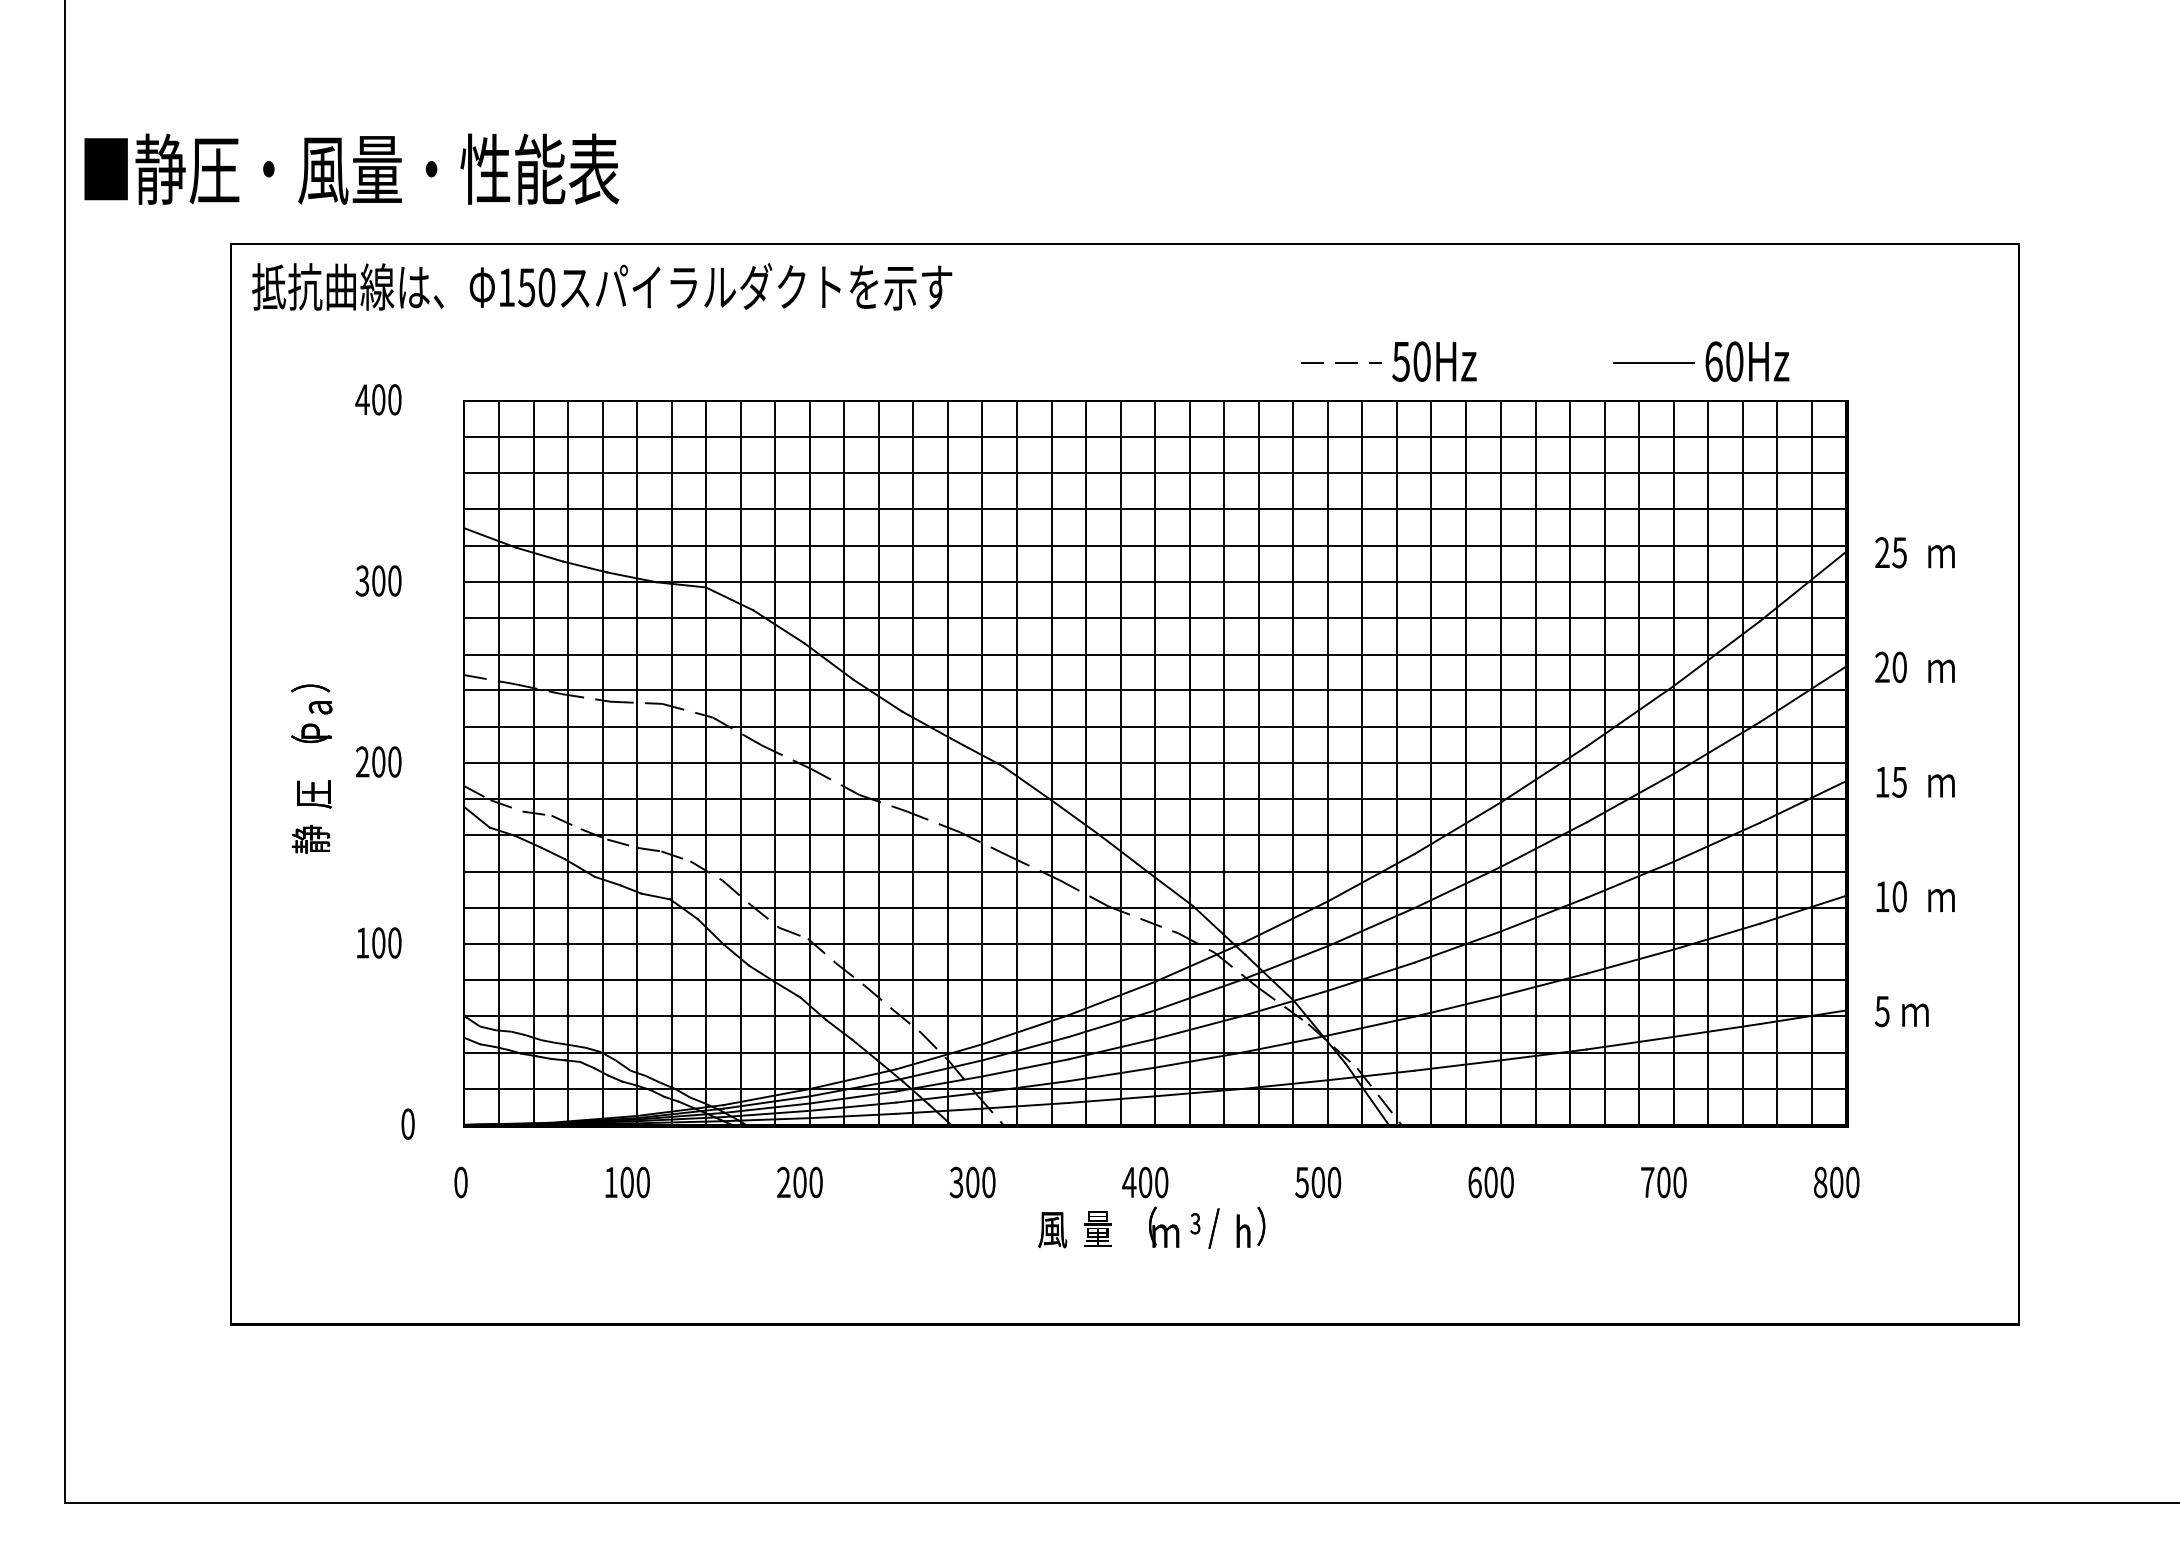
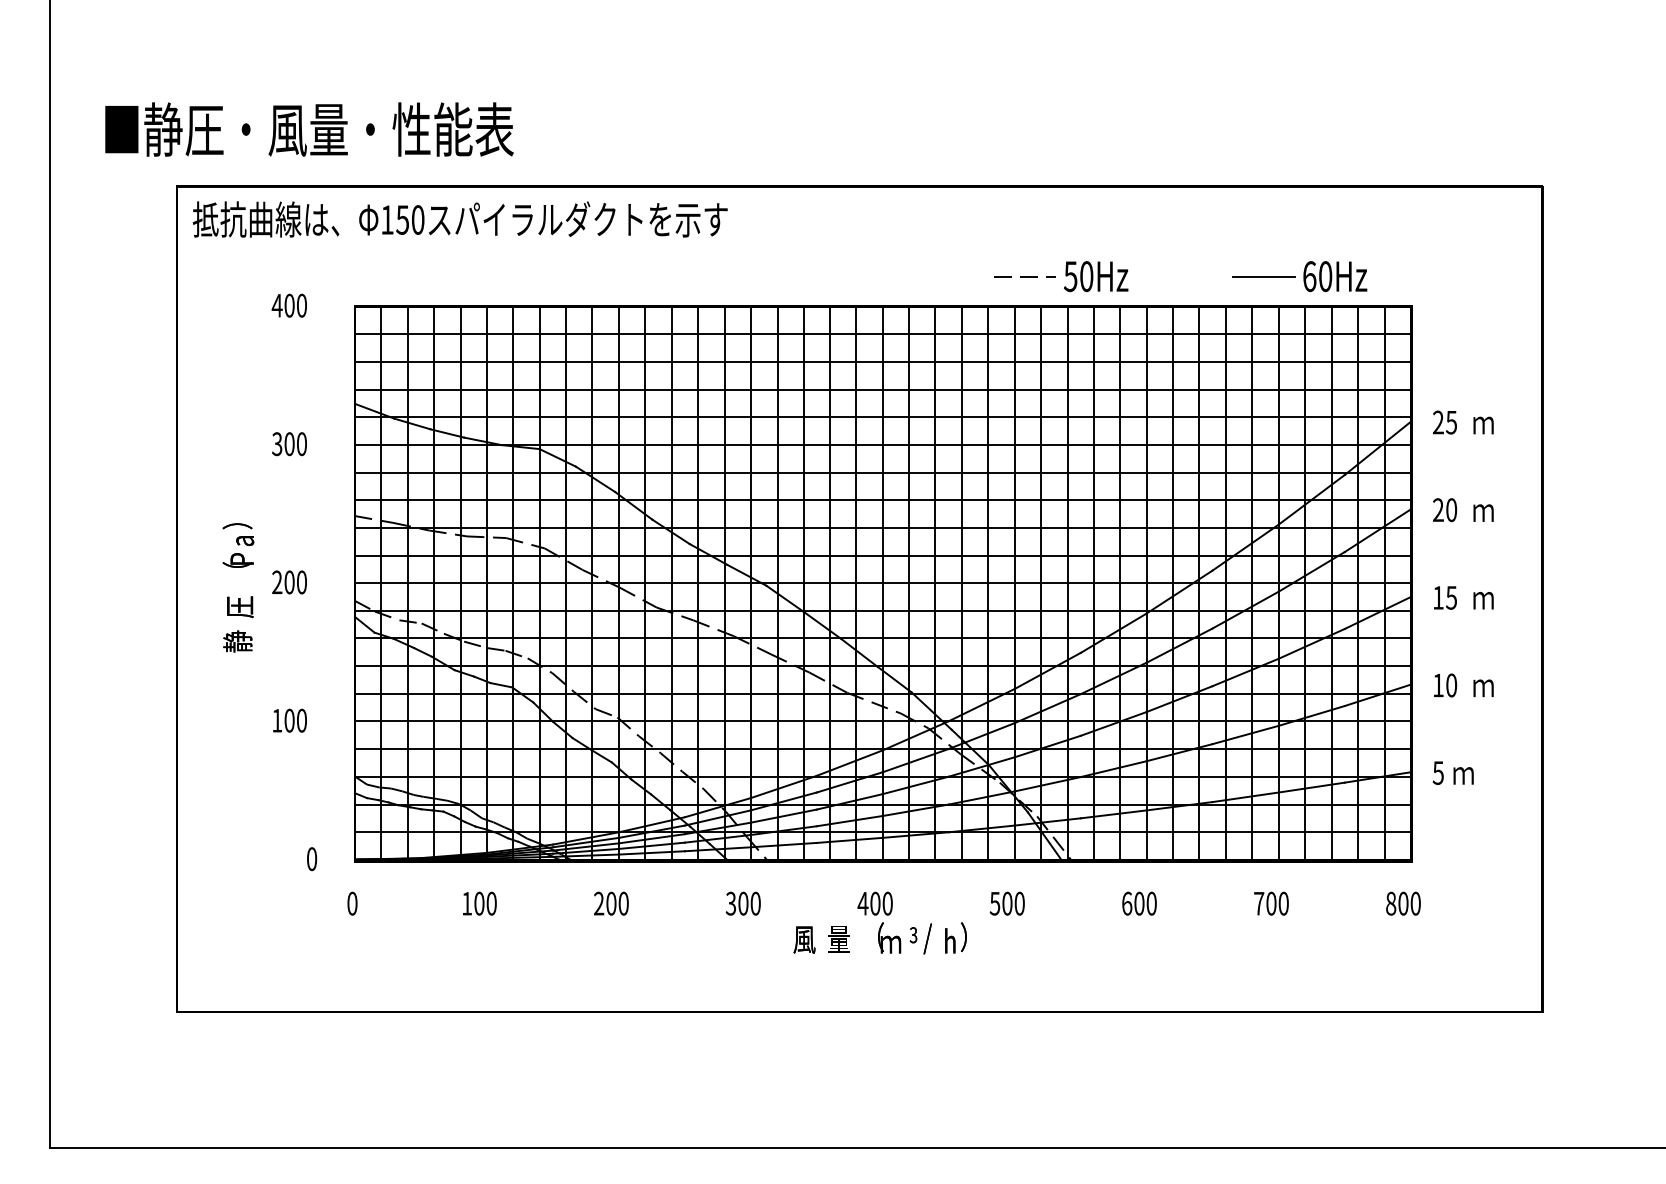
text: (351, 168) -> (309, 129), moved

